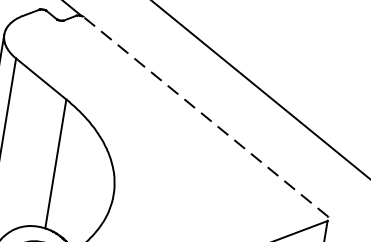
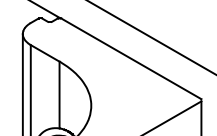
line: (206, 116) -> (131, 58), dashed -> solid

